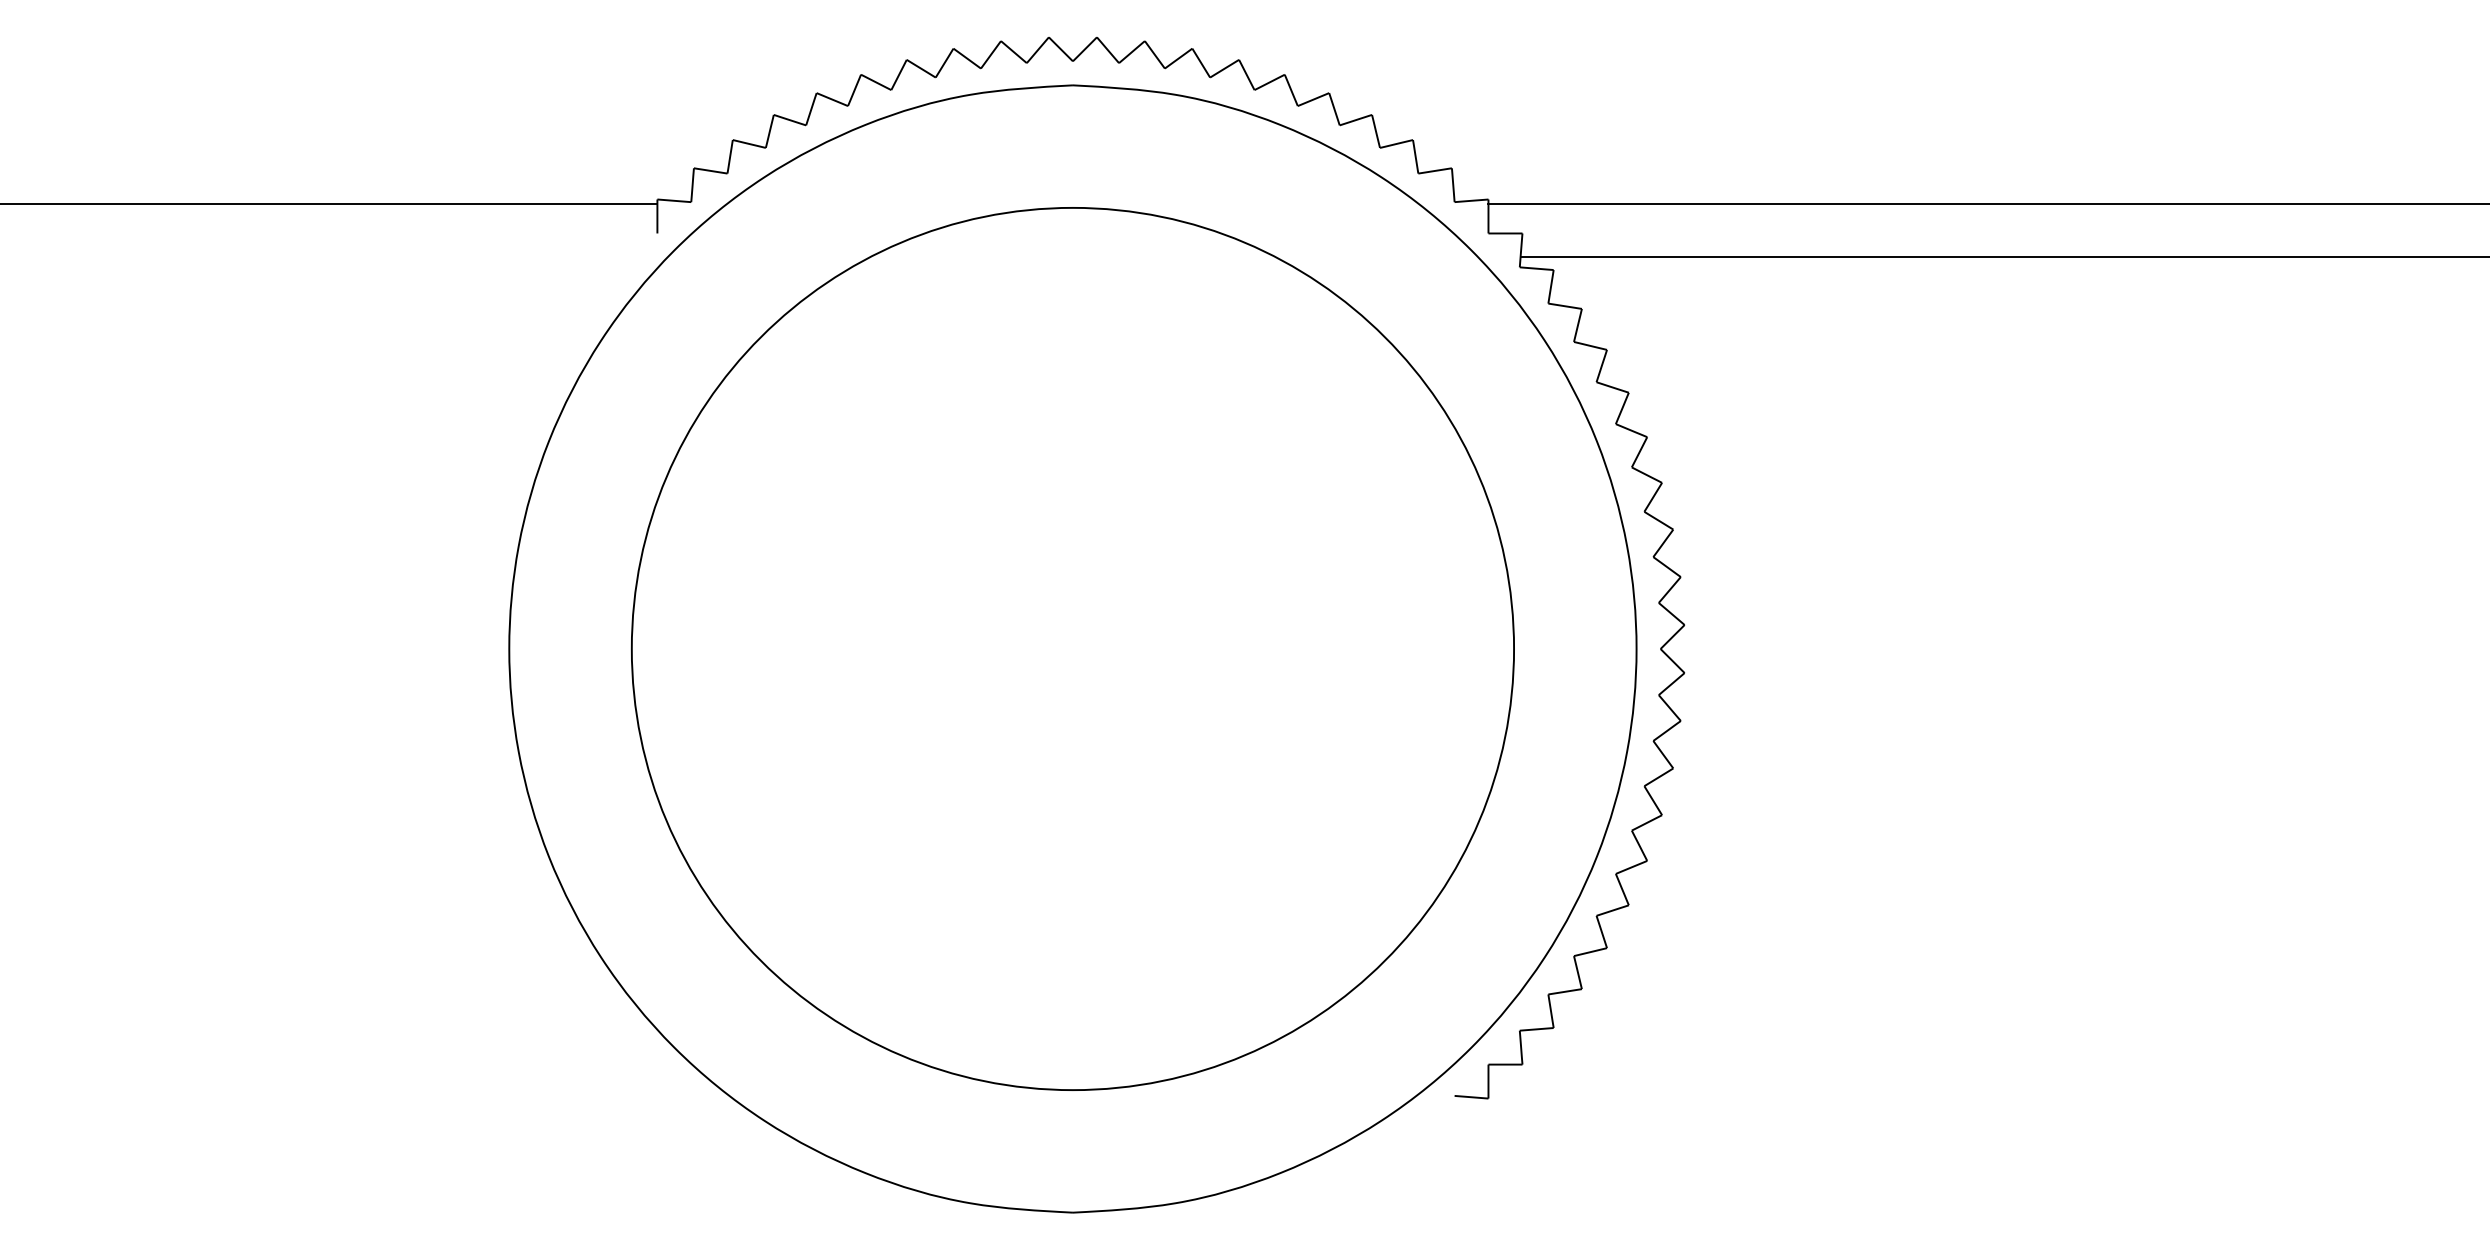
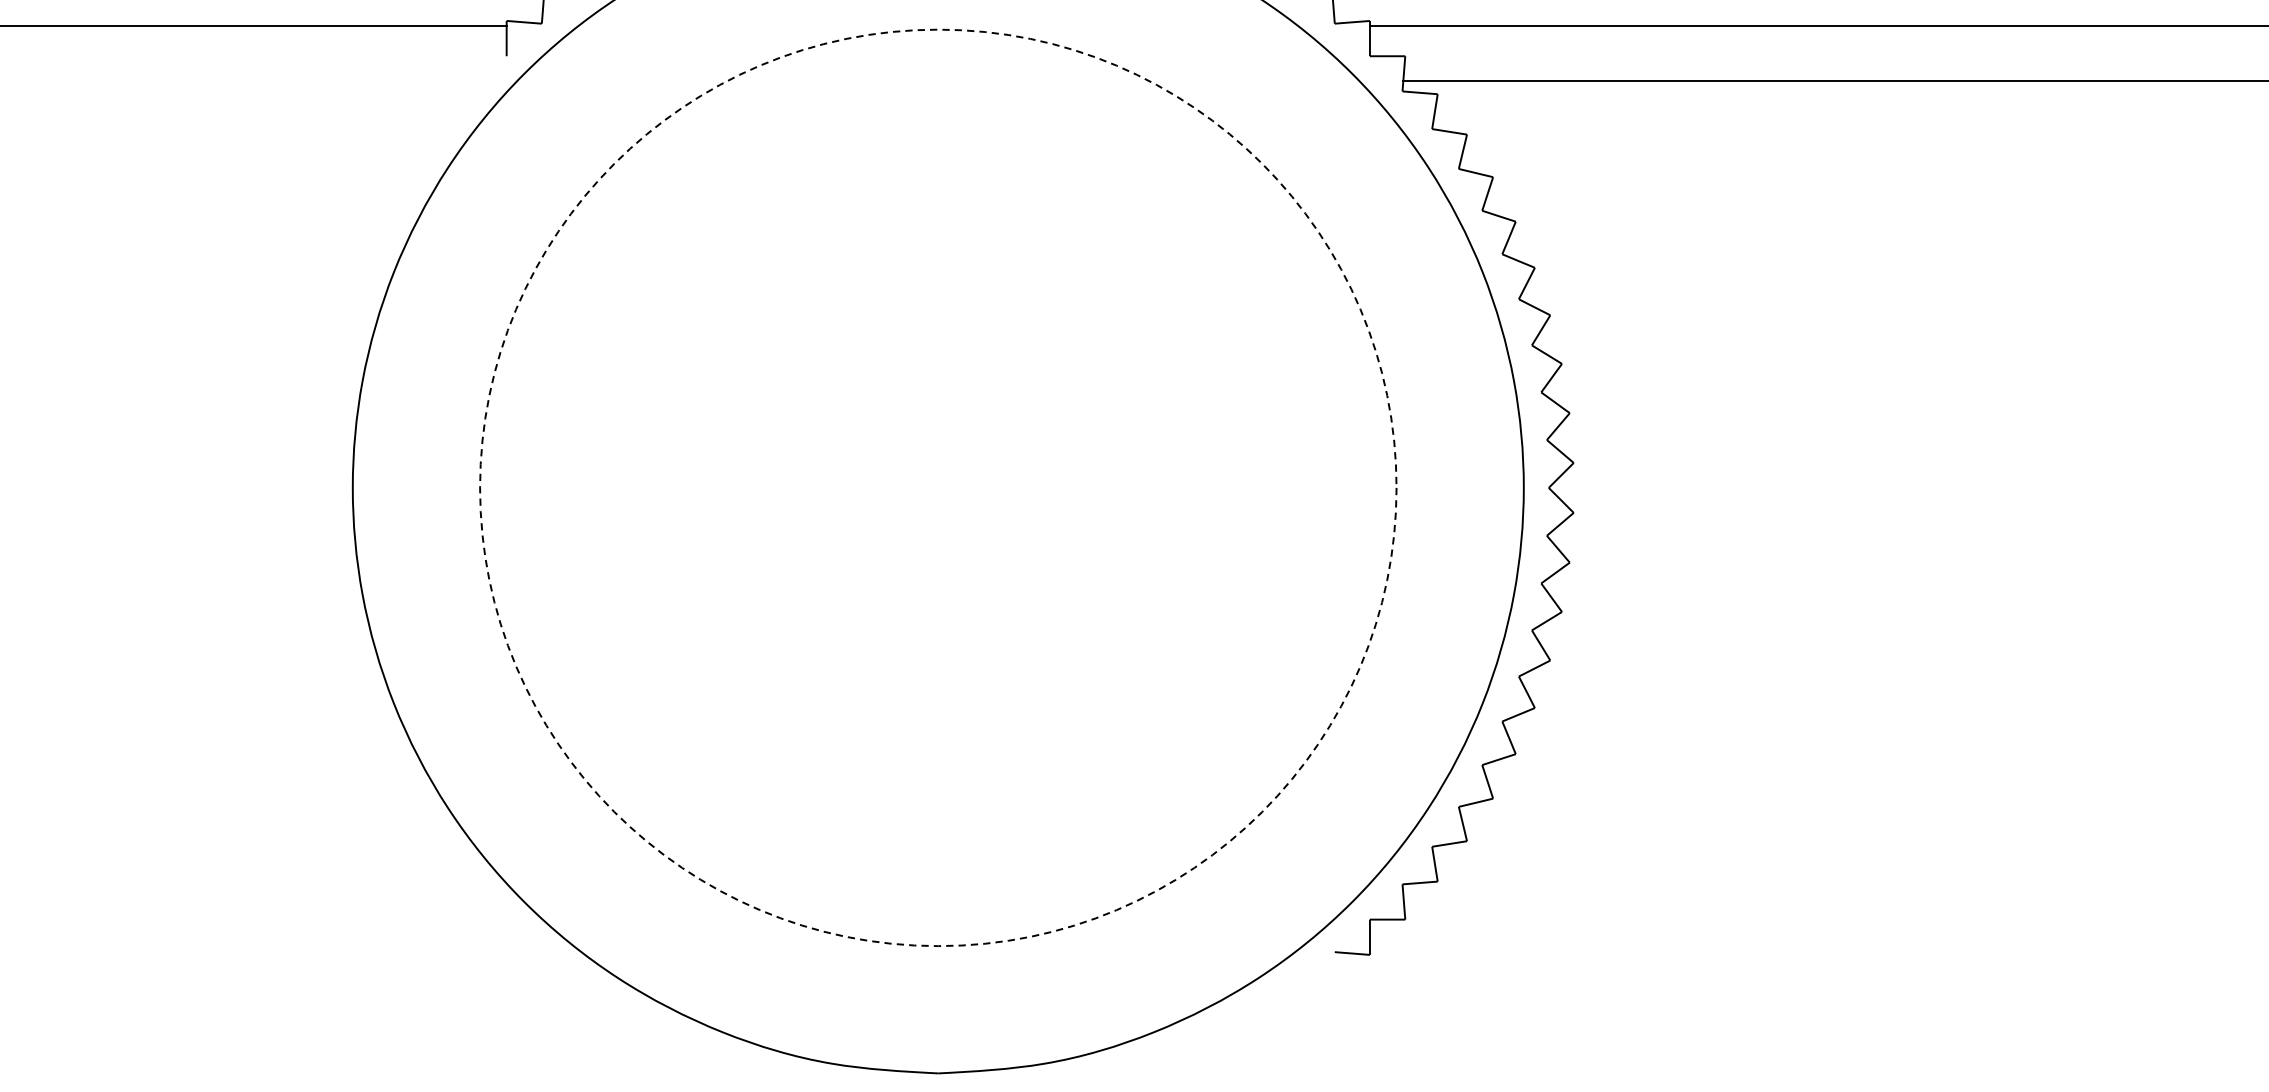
circle: (1072, 648) -> (937, 487), solid -> dashed

